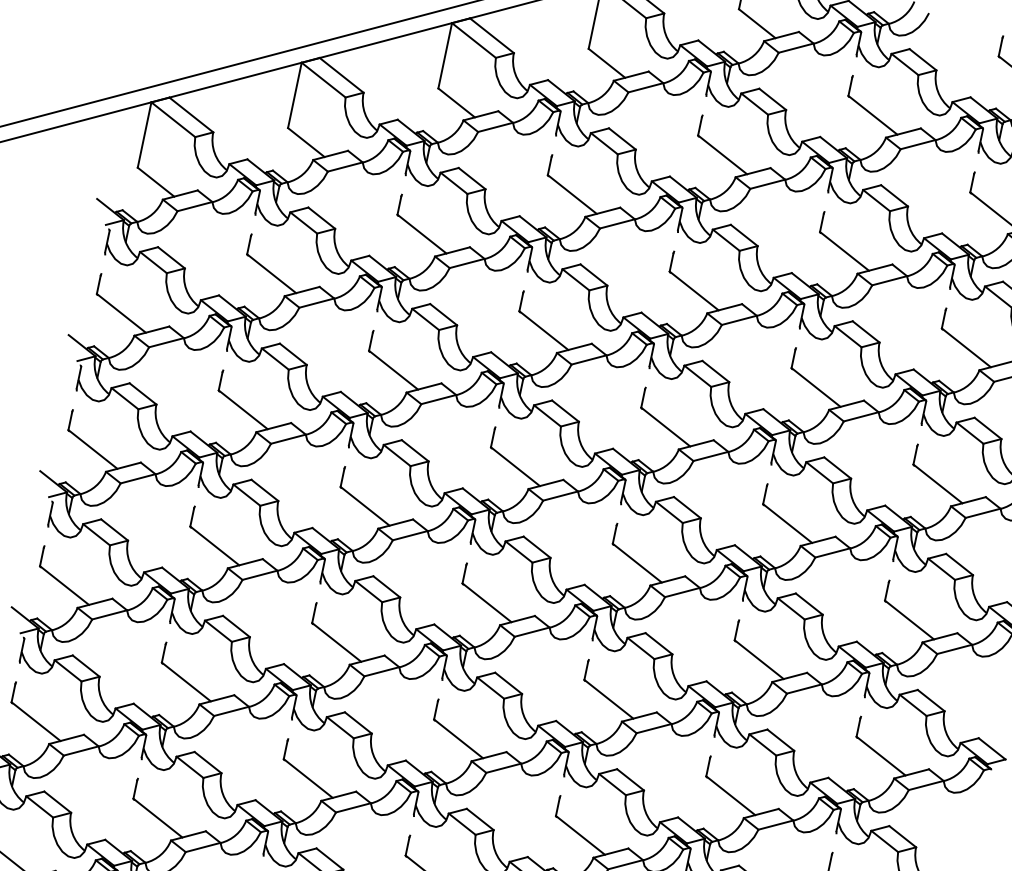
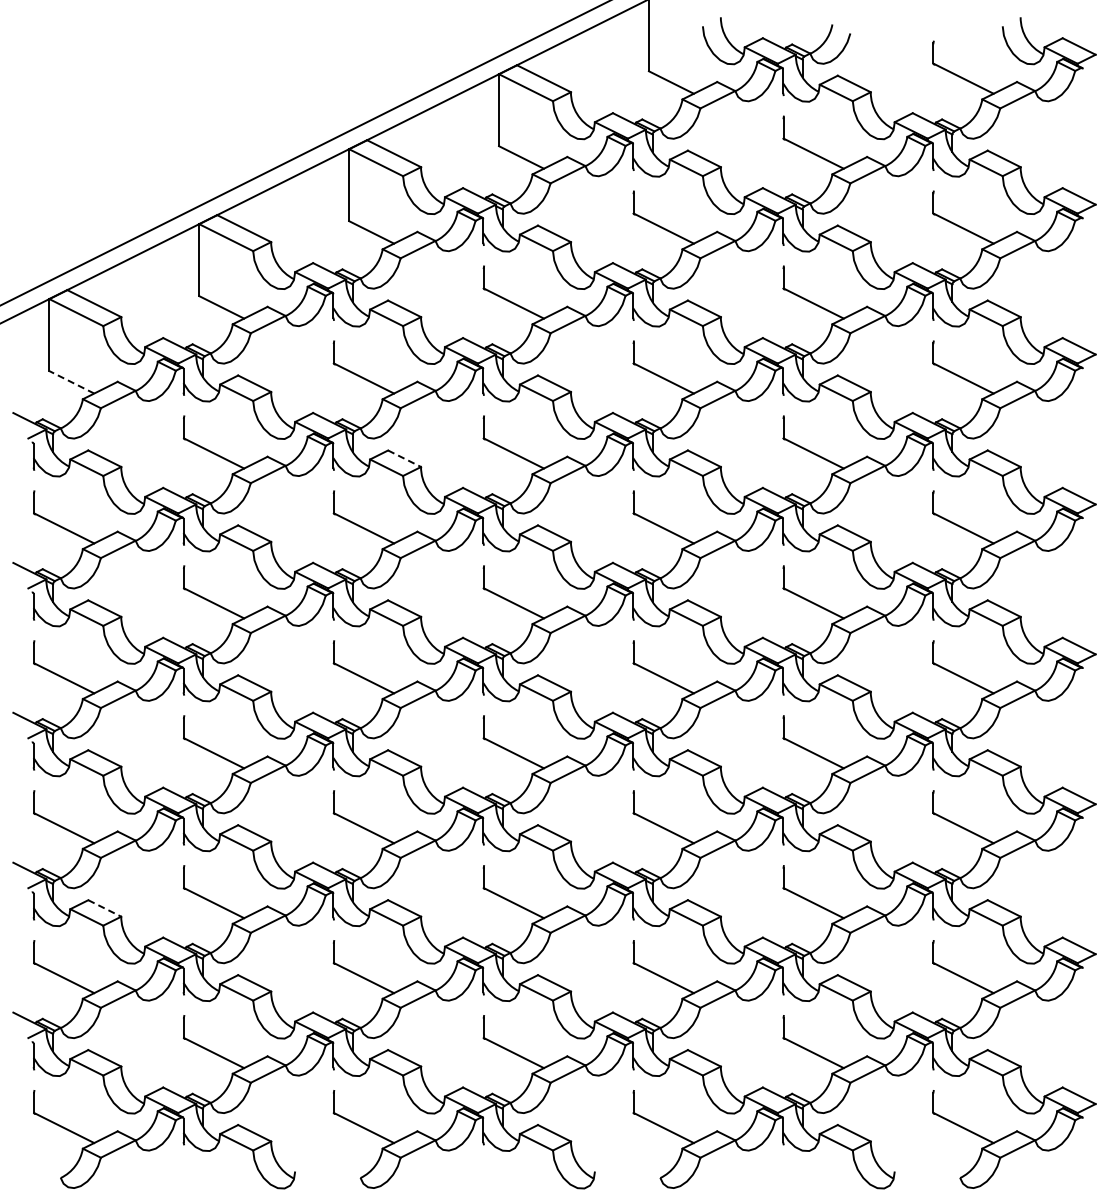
line: (155, 182) -> (71, 382), solid -> dashed
line: (444, 314) -> (405, 458), solid -> dashed
line: (86, 666) -> (105, 908), solid -> dashed

